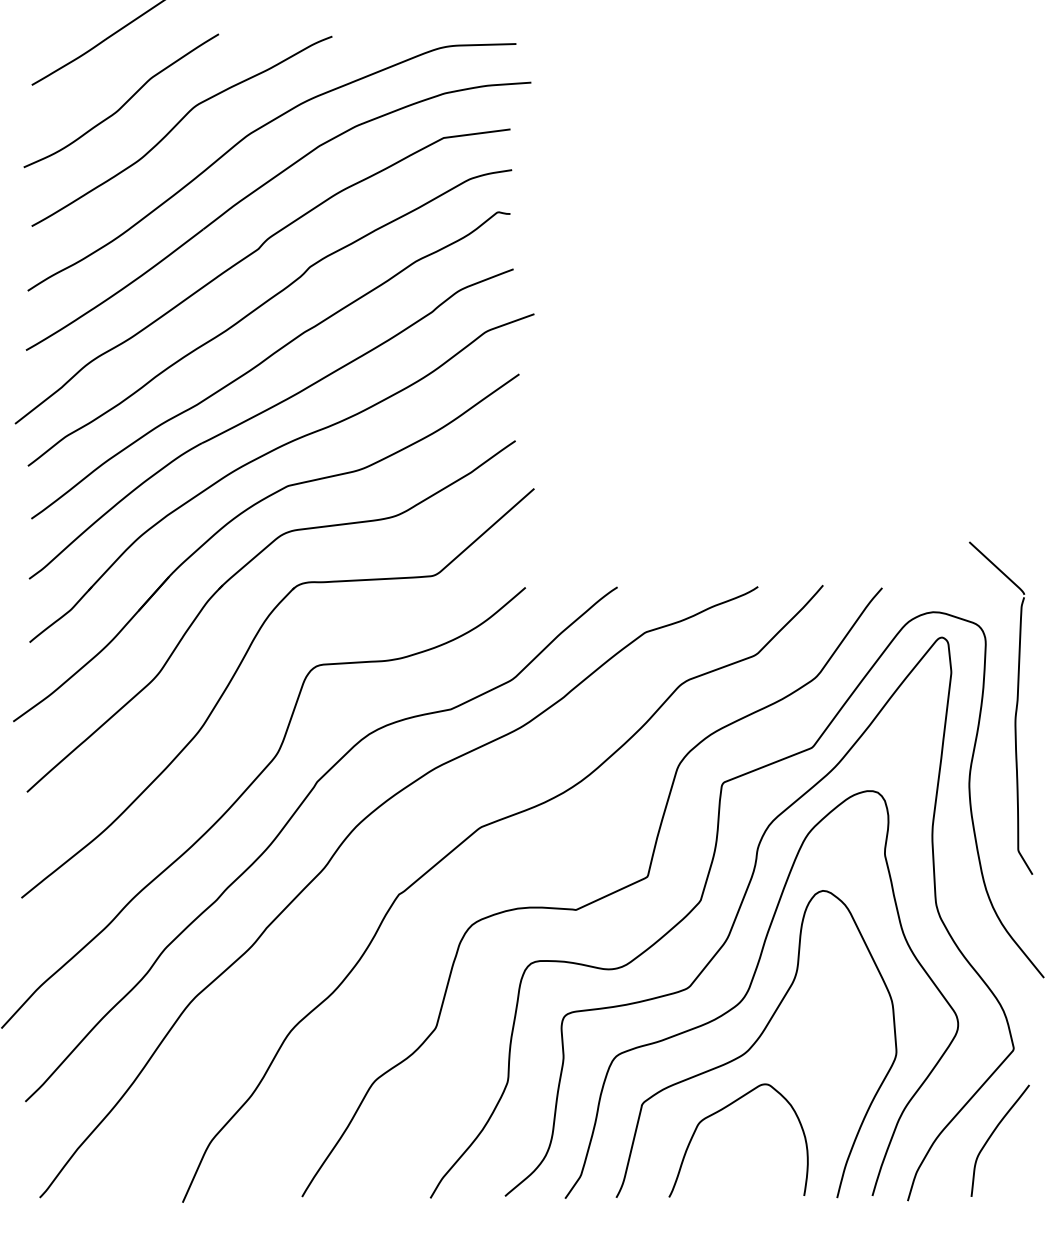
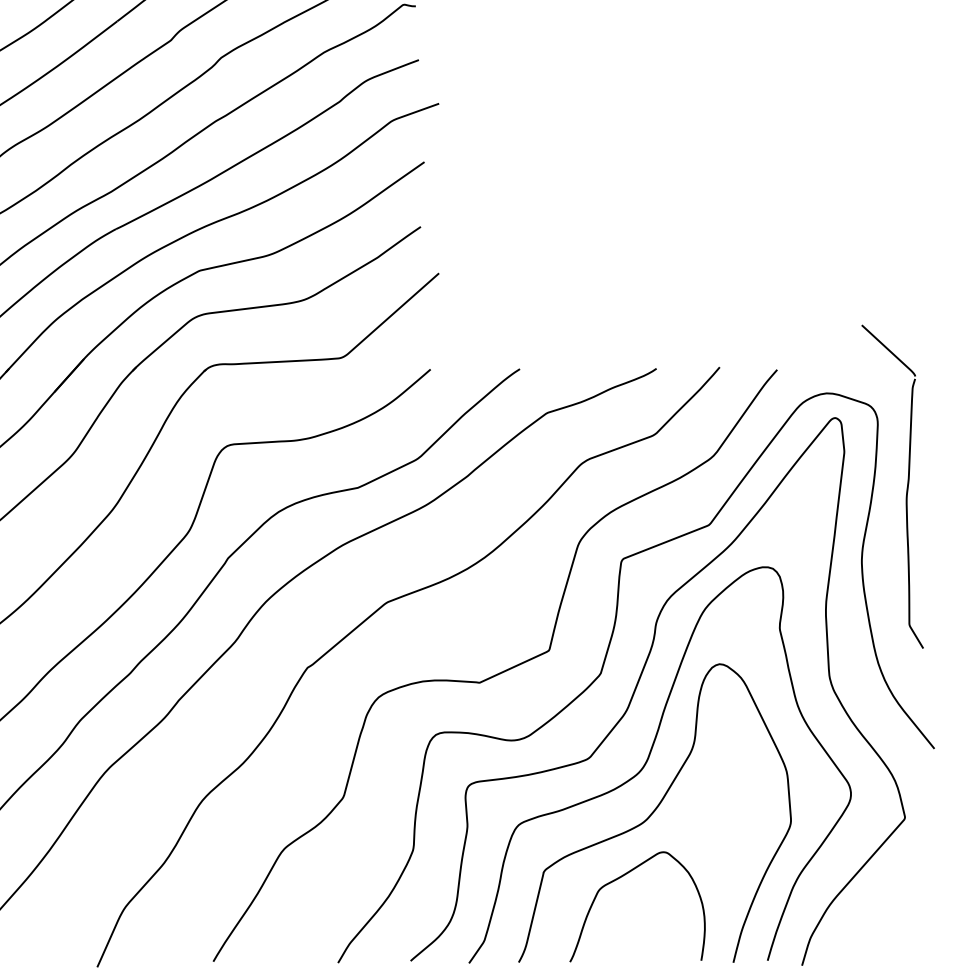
curve: (992, 1135) -> (884, 901), removed

